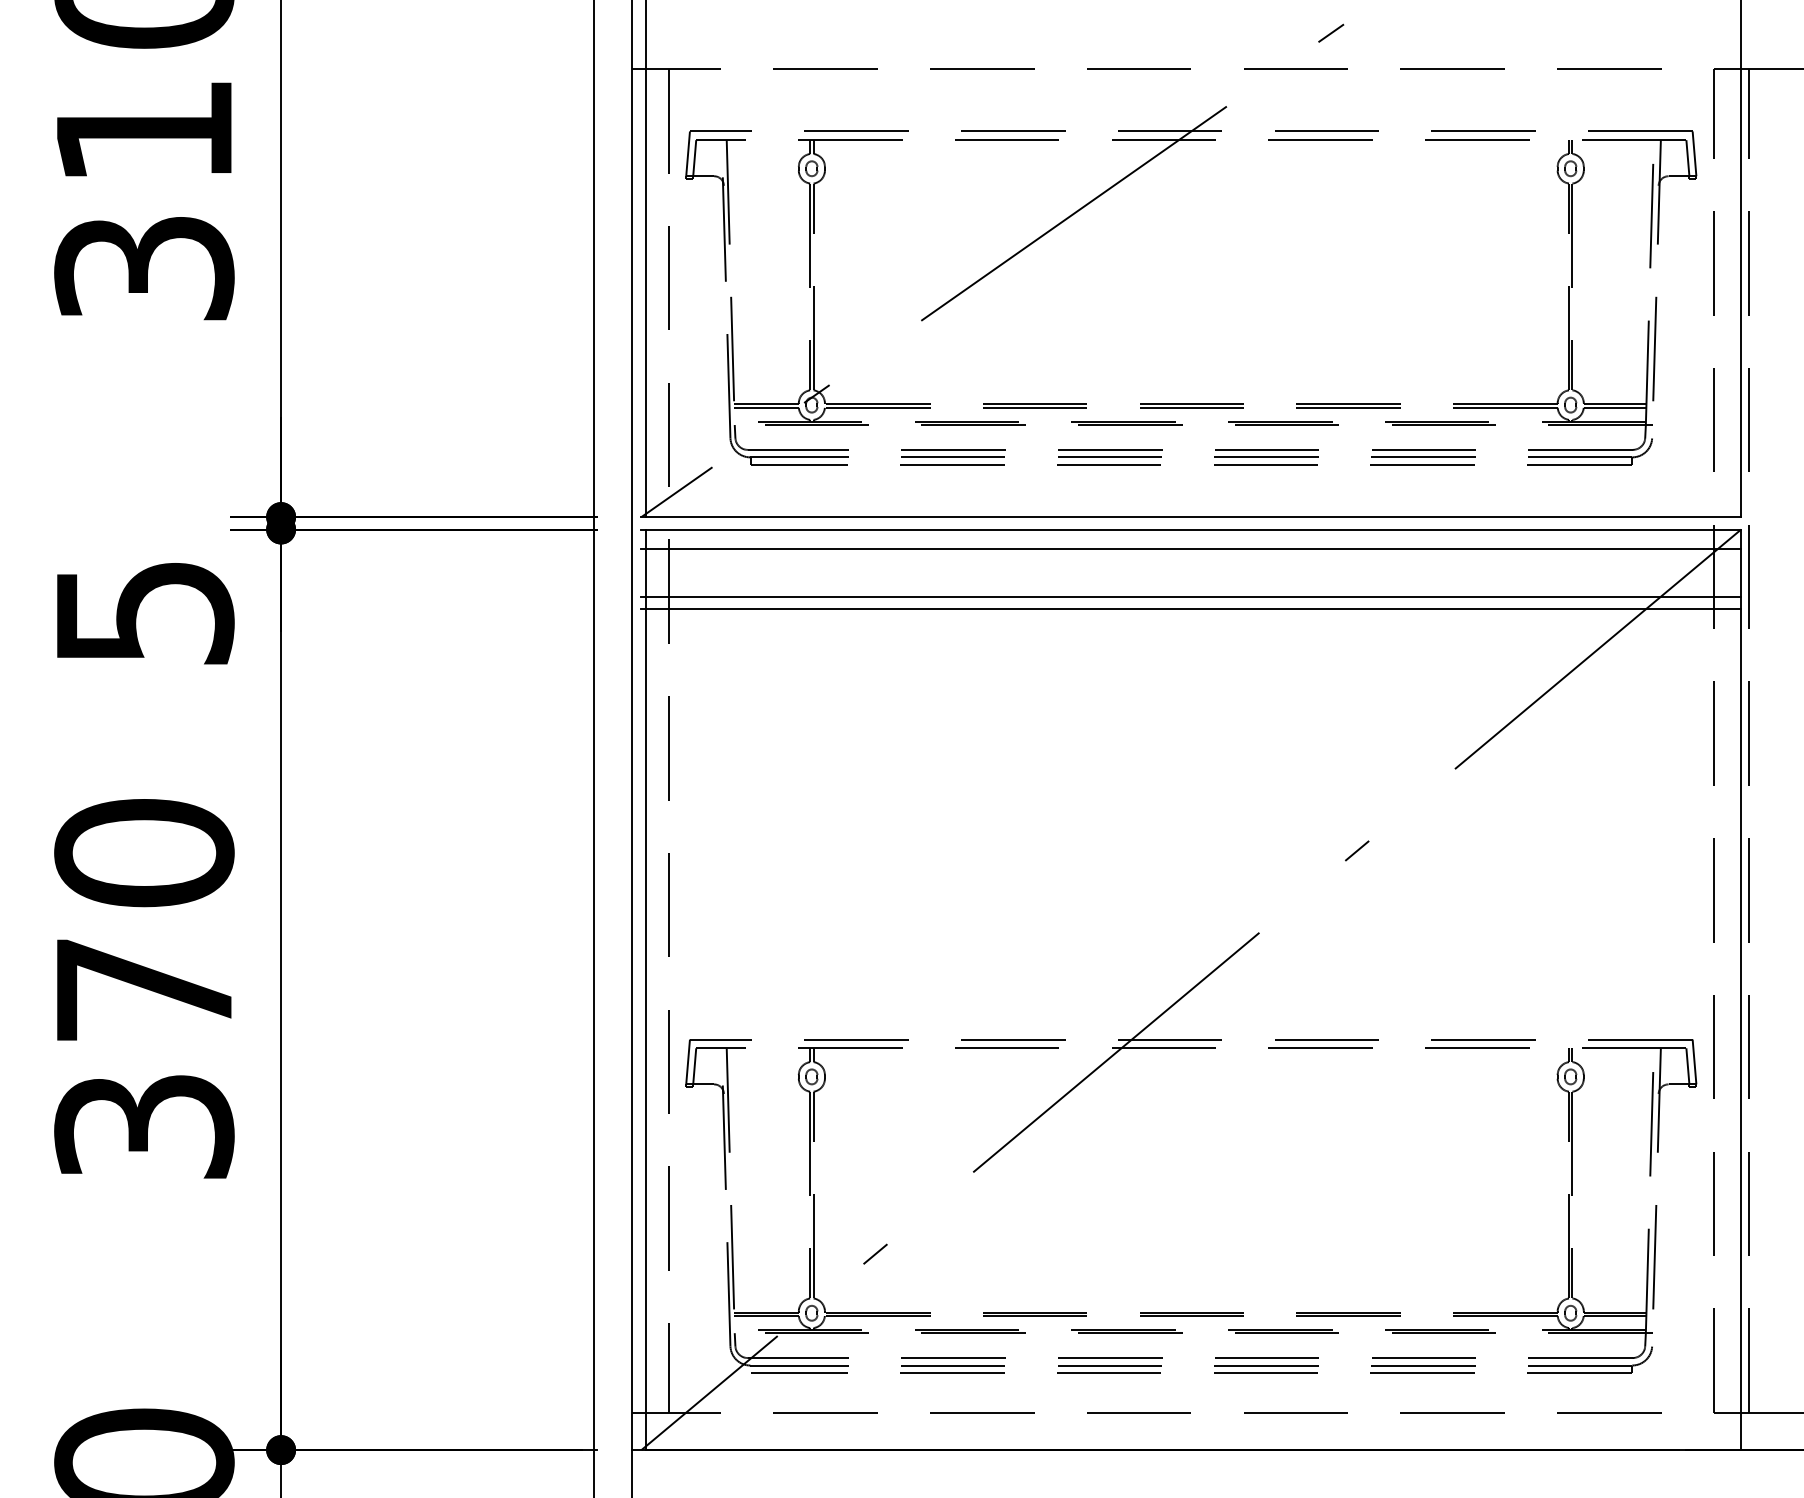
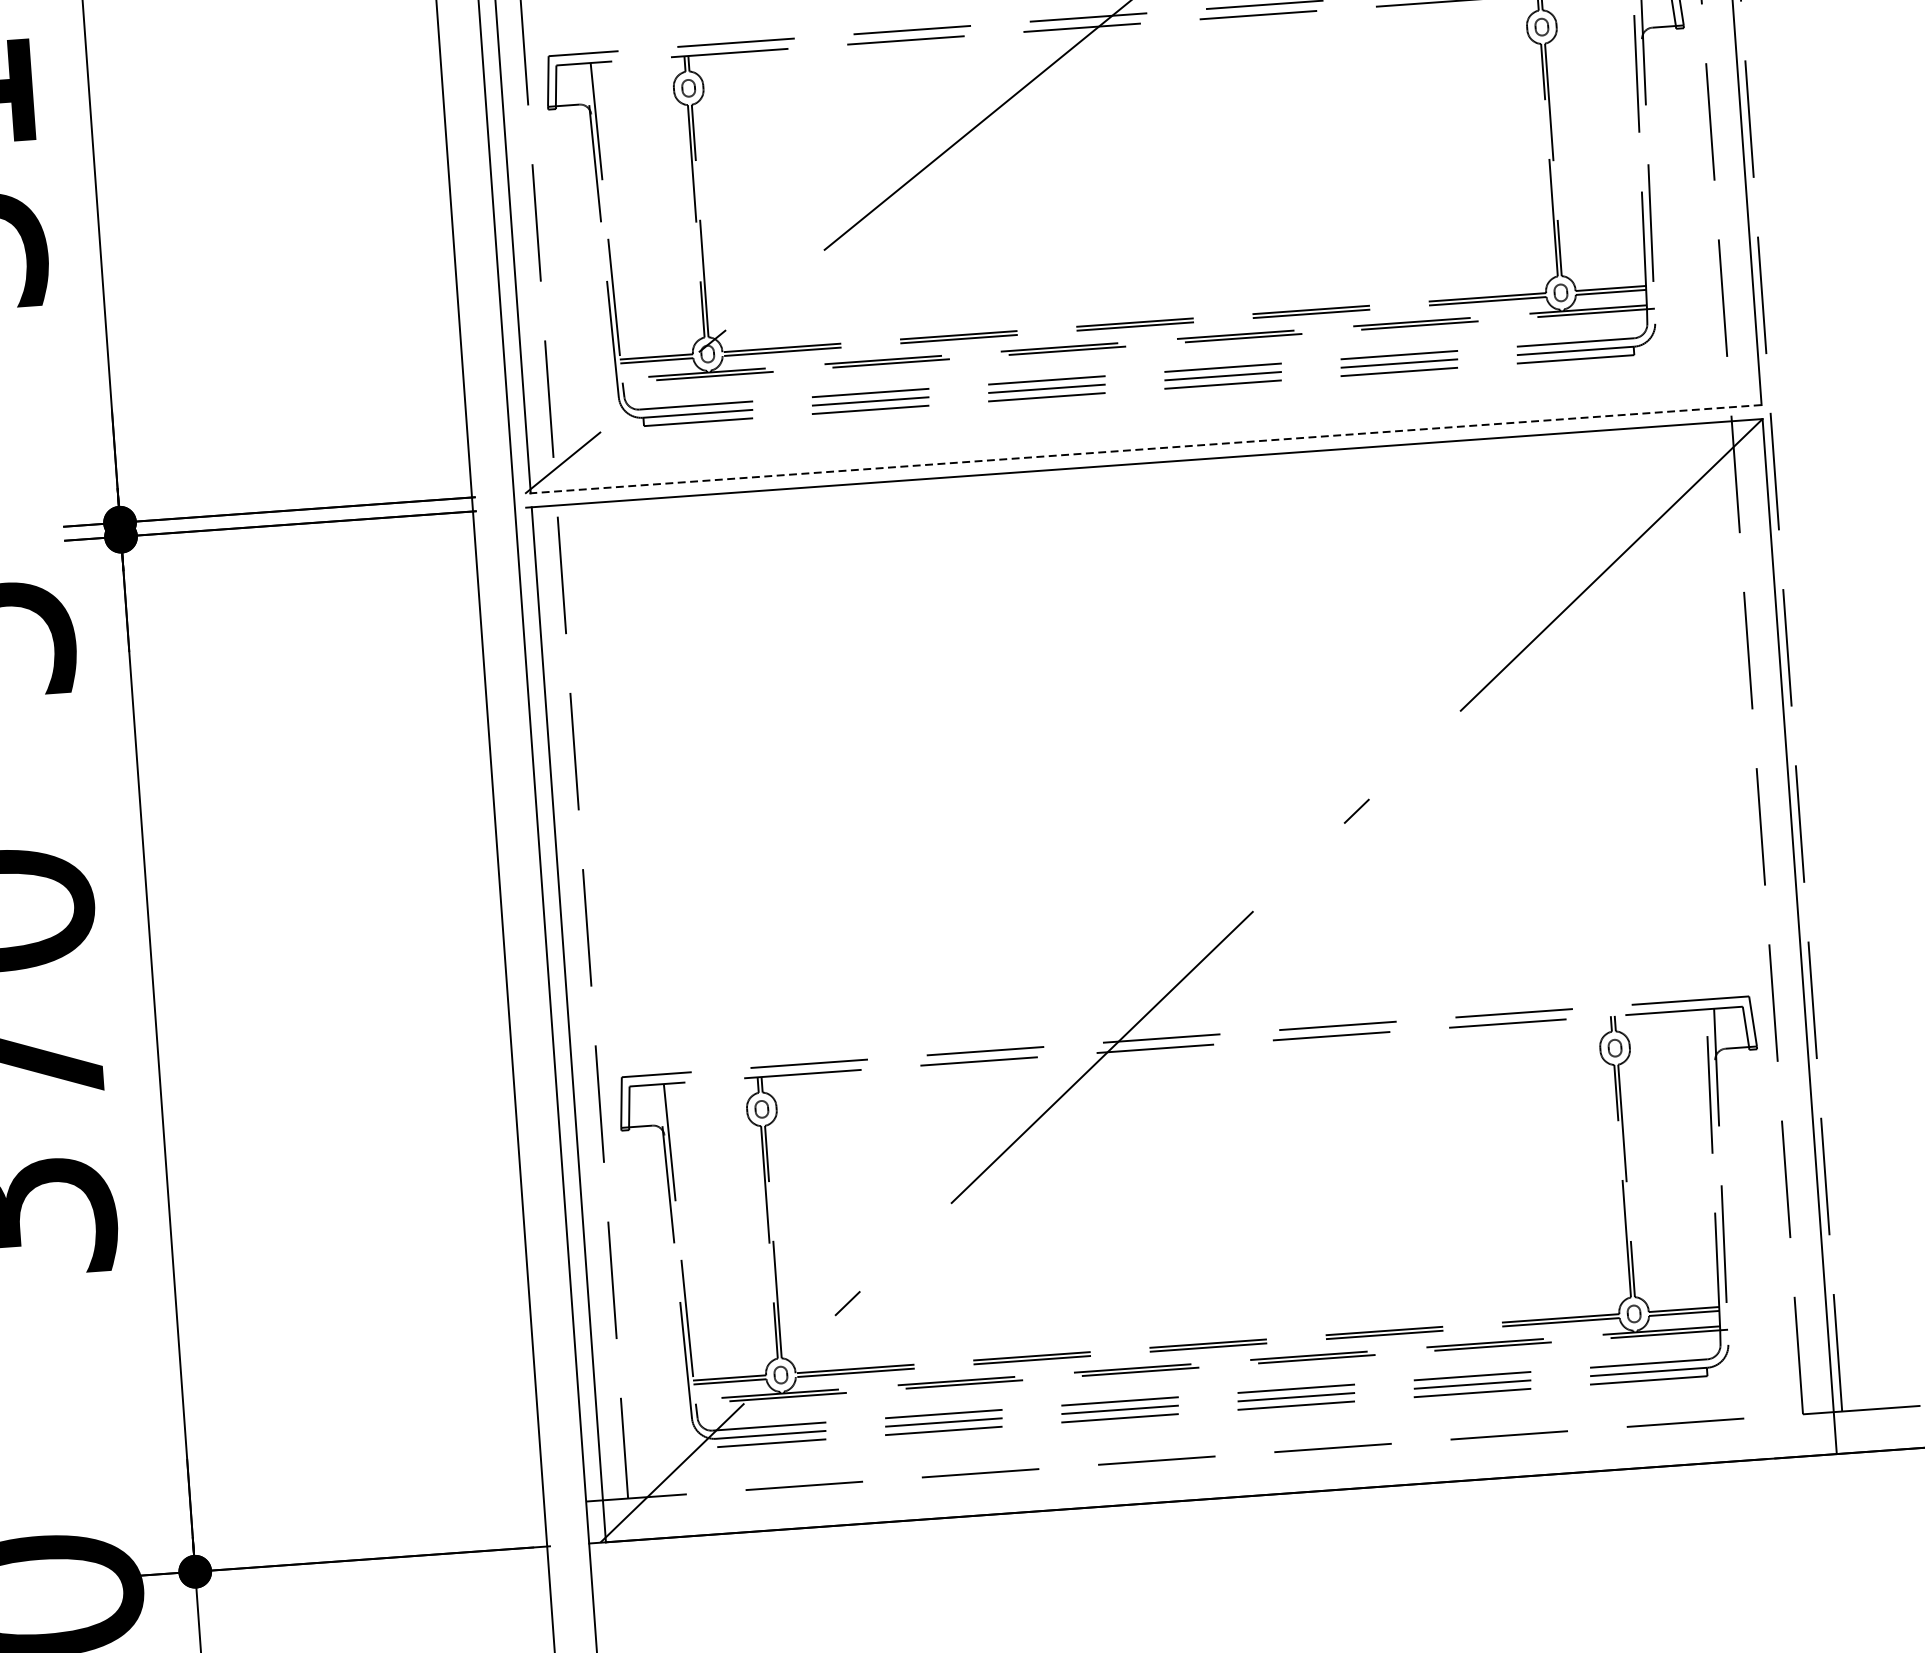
line: (1191, 517) -> (1143, 449), solid -> dashed
line: (1191, 549) -> (1146, 485), removed
line: (1191, 596) -> (1149, 538), removed
line: (1191, 609) -> (1151, 553), removed

